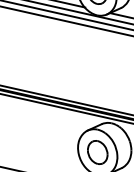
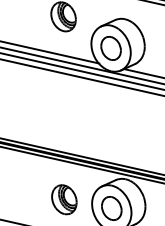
part: (50, 143) -> (64, 199), added

